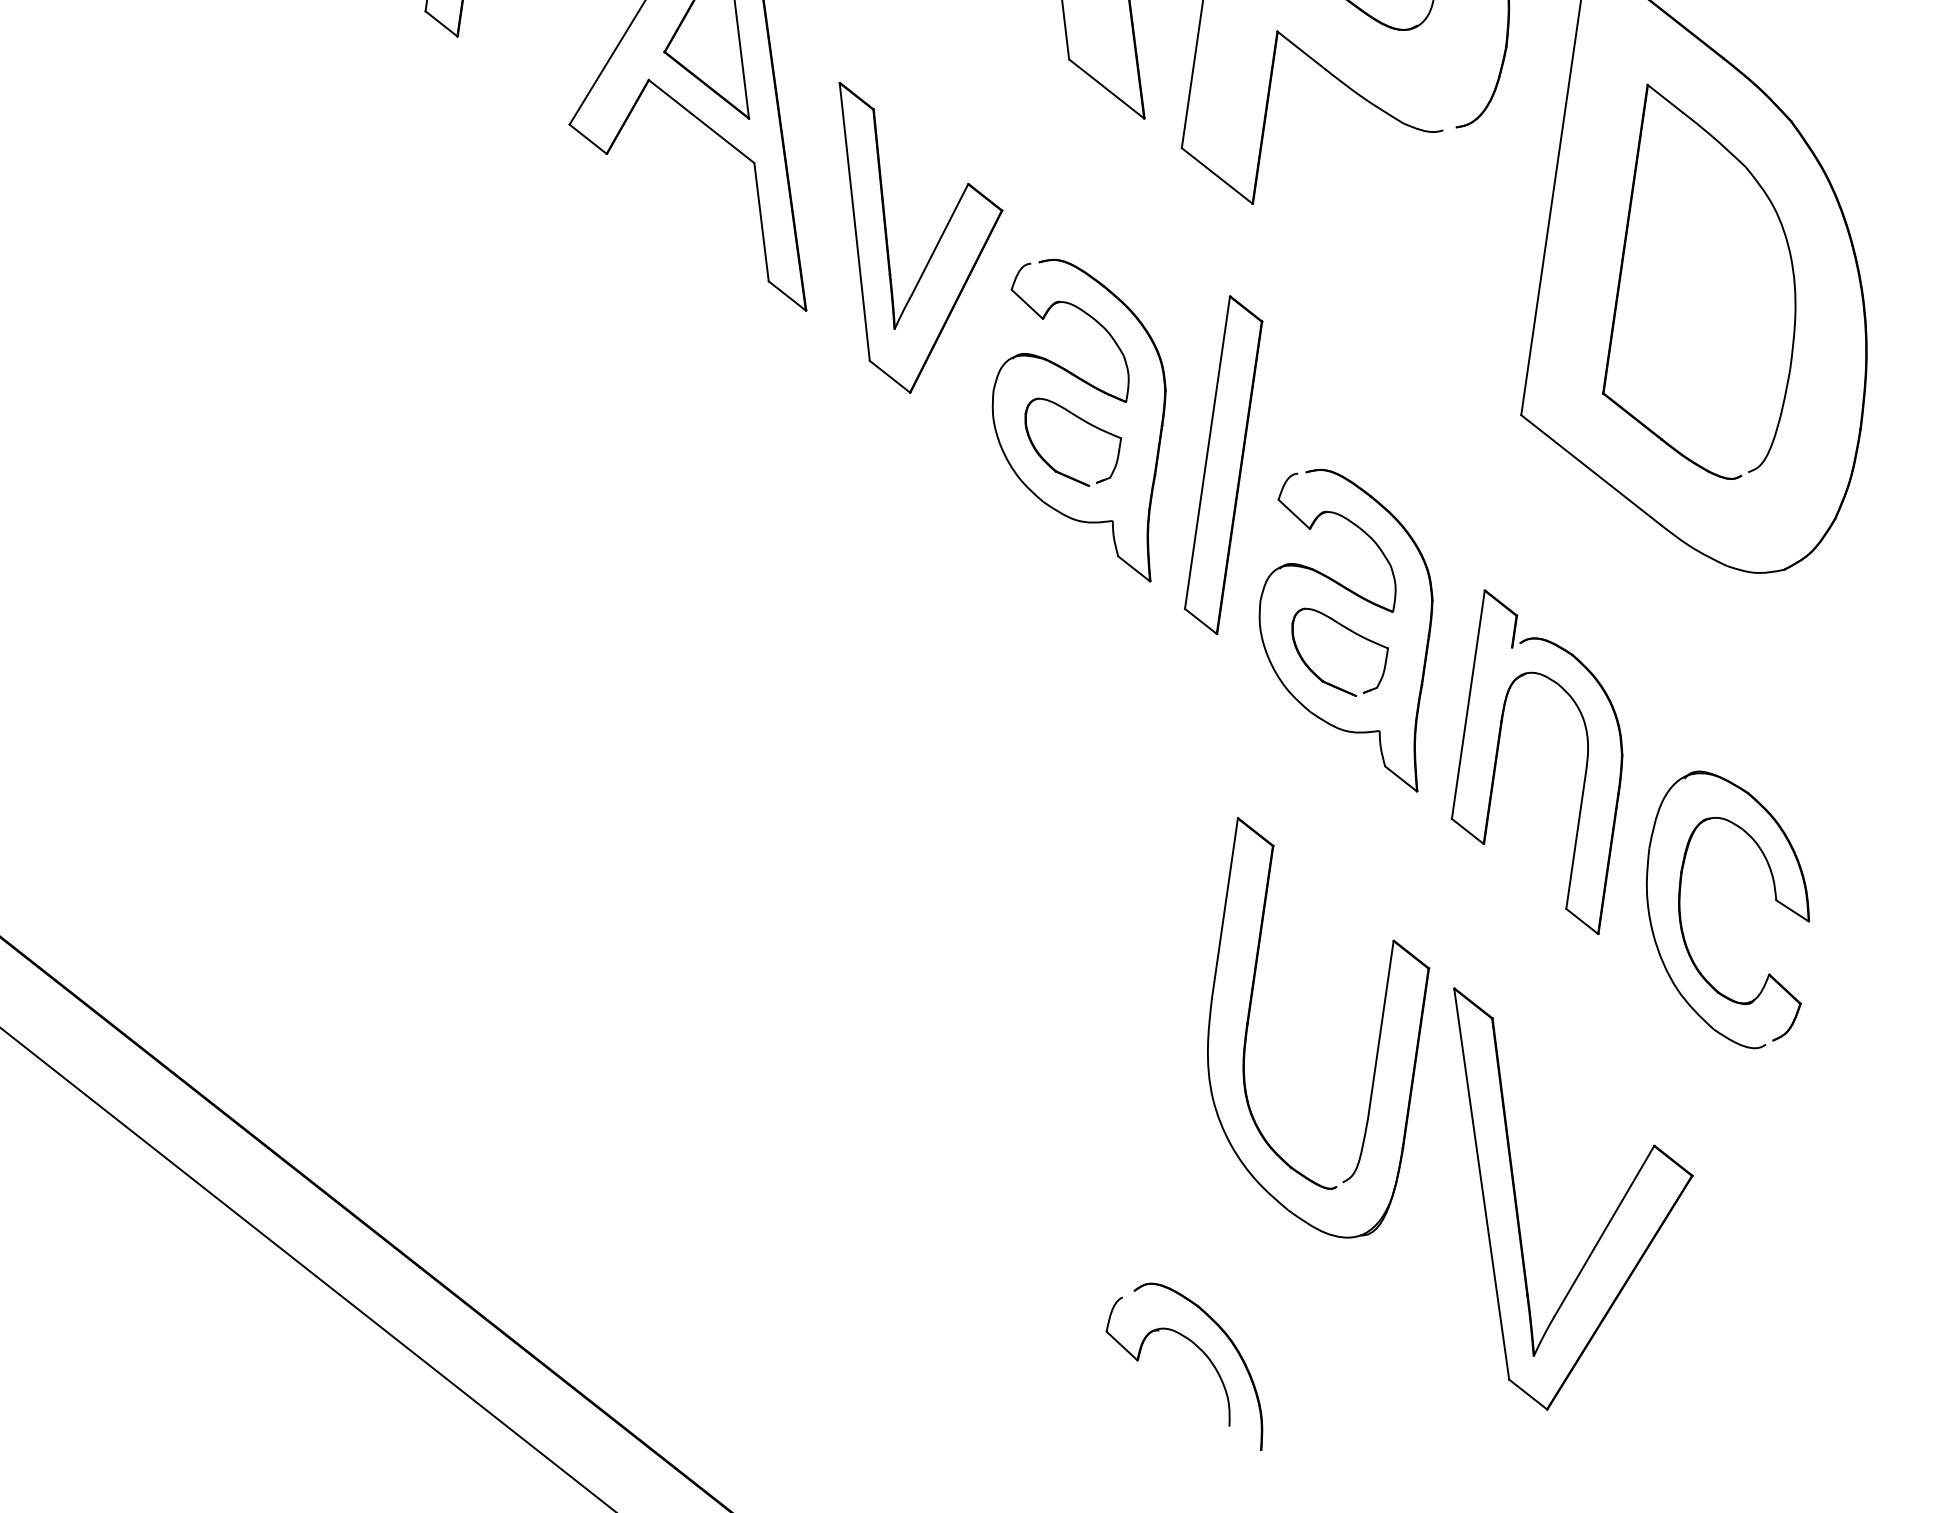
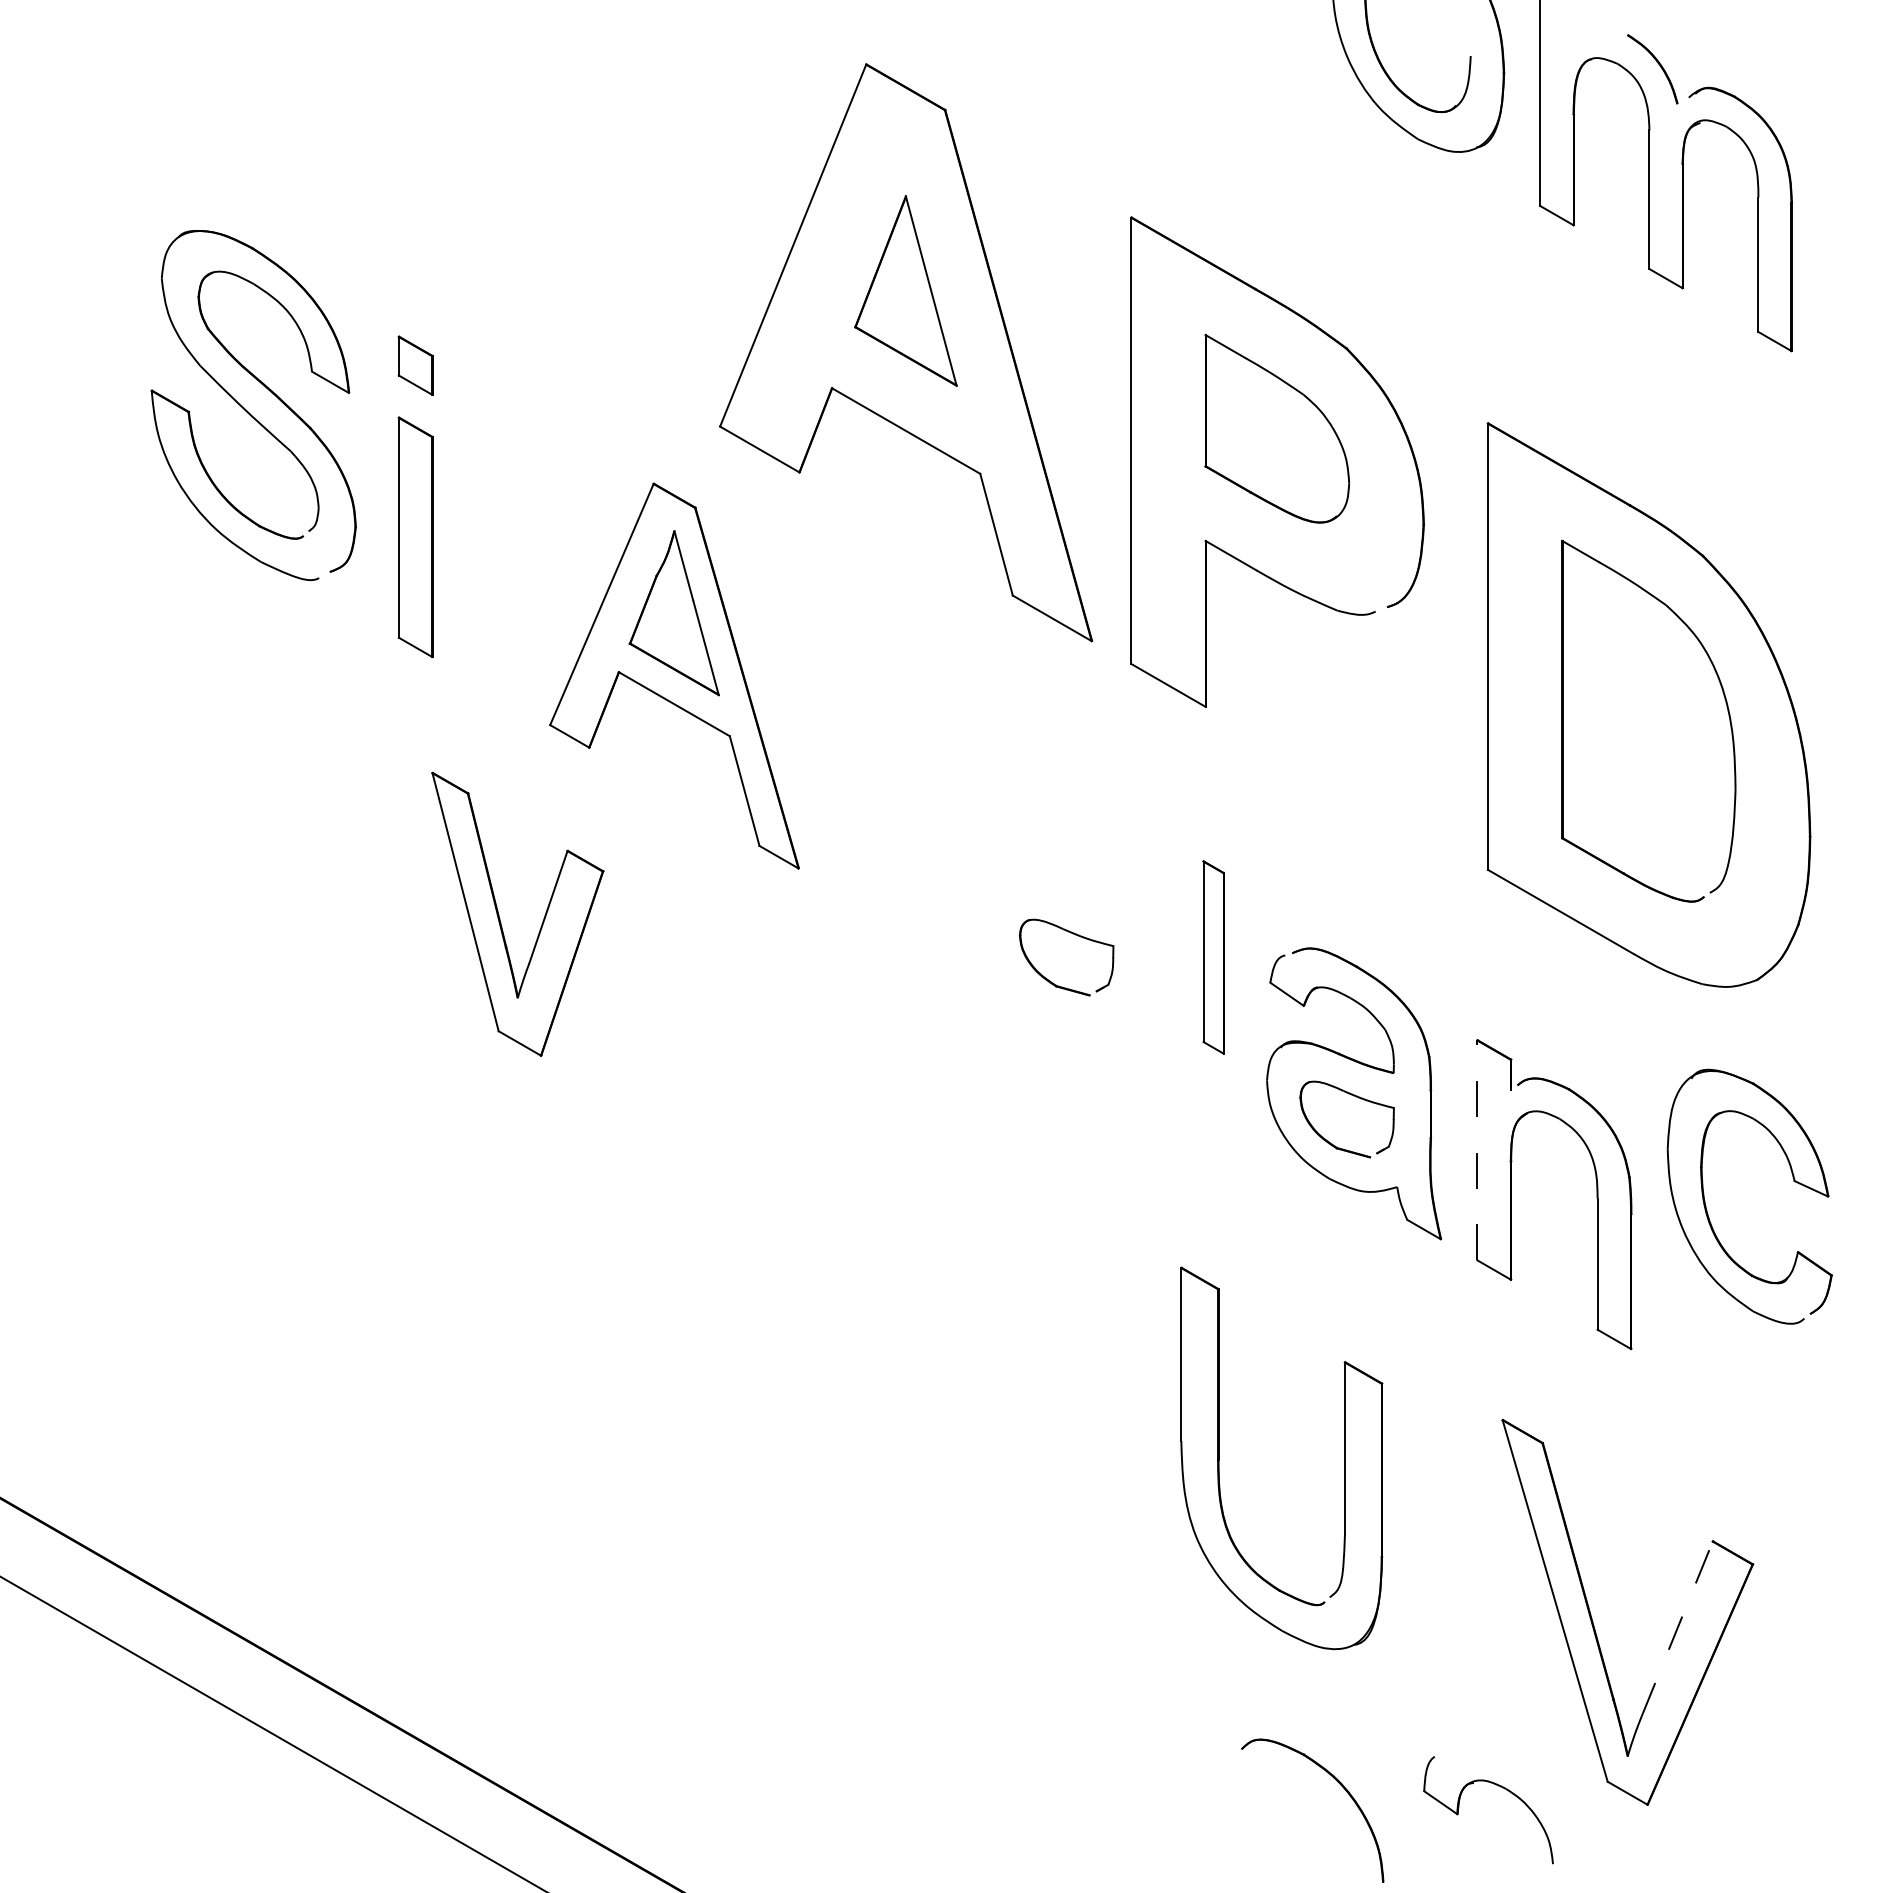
part: (888, 244) -> (500, 918), moved
part: (1095, 389) -> (1082, 903), removed
part: (1223, 465) -> (1213, 957), size x0.6
line: (1468, 704) -> (1477, 1150), solid -> dashed
part: (1681, 912) -> (1706, 1205), moved
part: (1249, 1021) -> (1219, 1458), moved
line: (1604, 1231) -> (1677, 1628), solid -> dashed
part: (1186, 1339) -> (1500, 1787), moved

